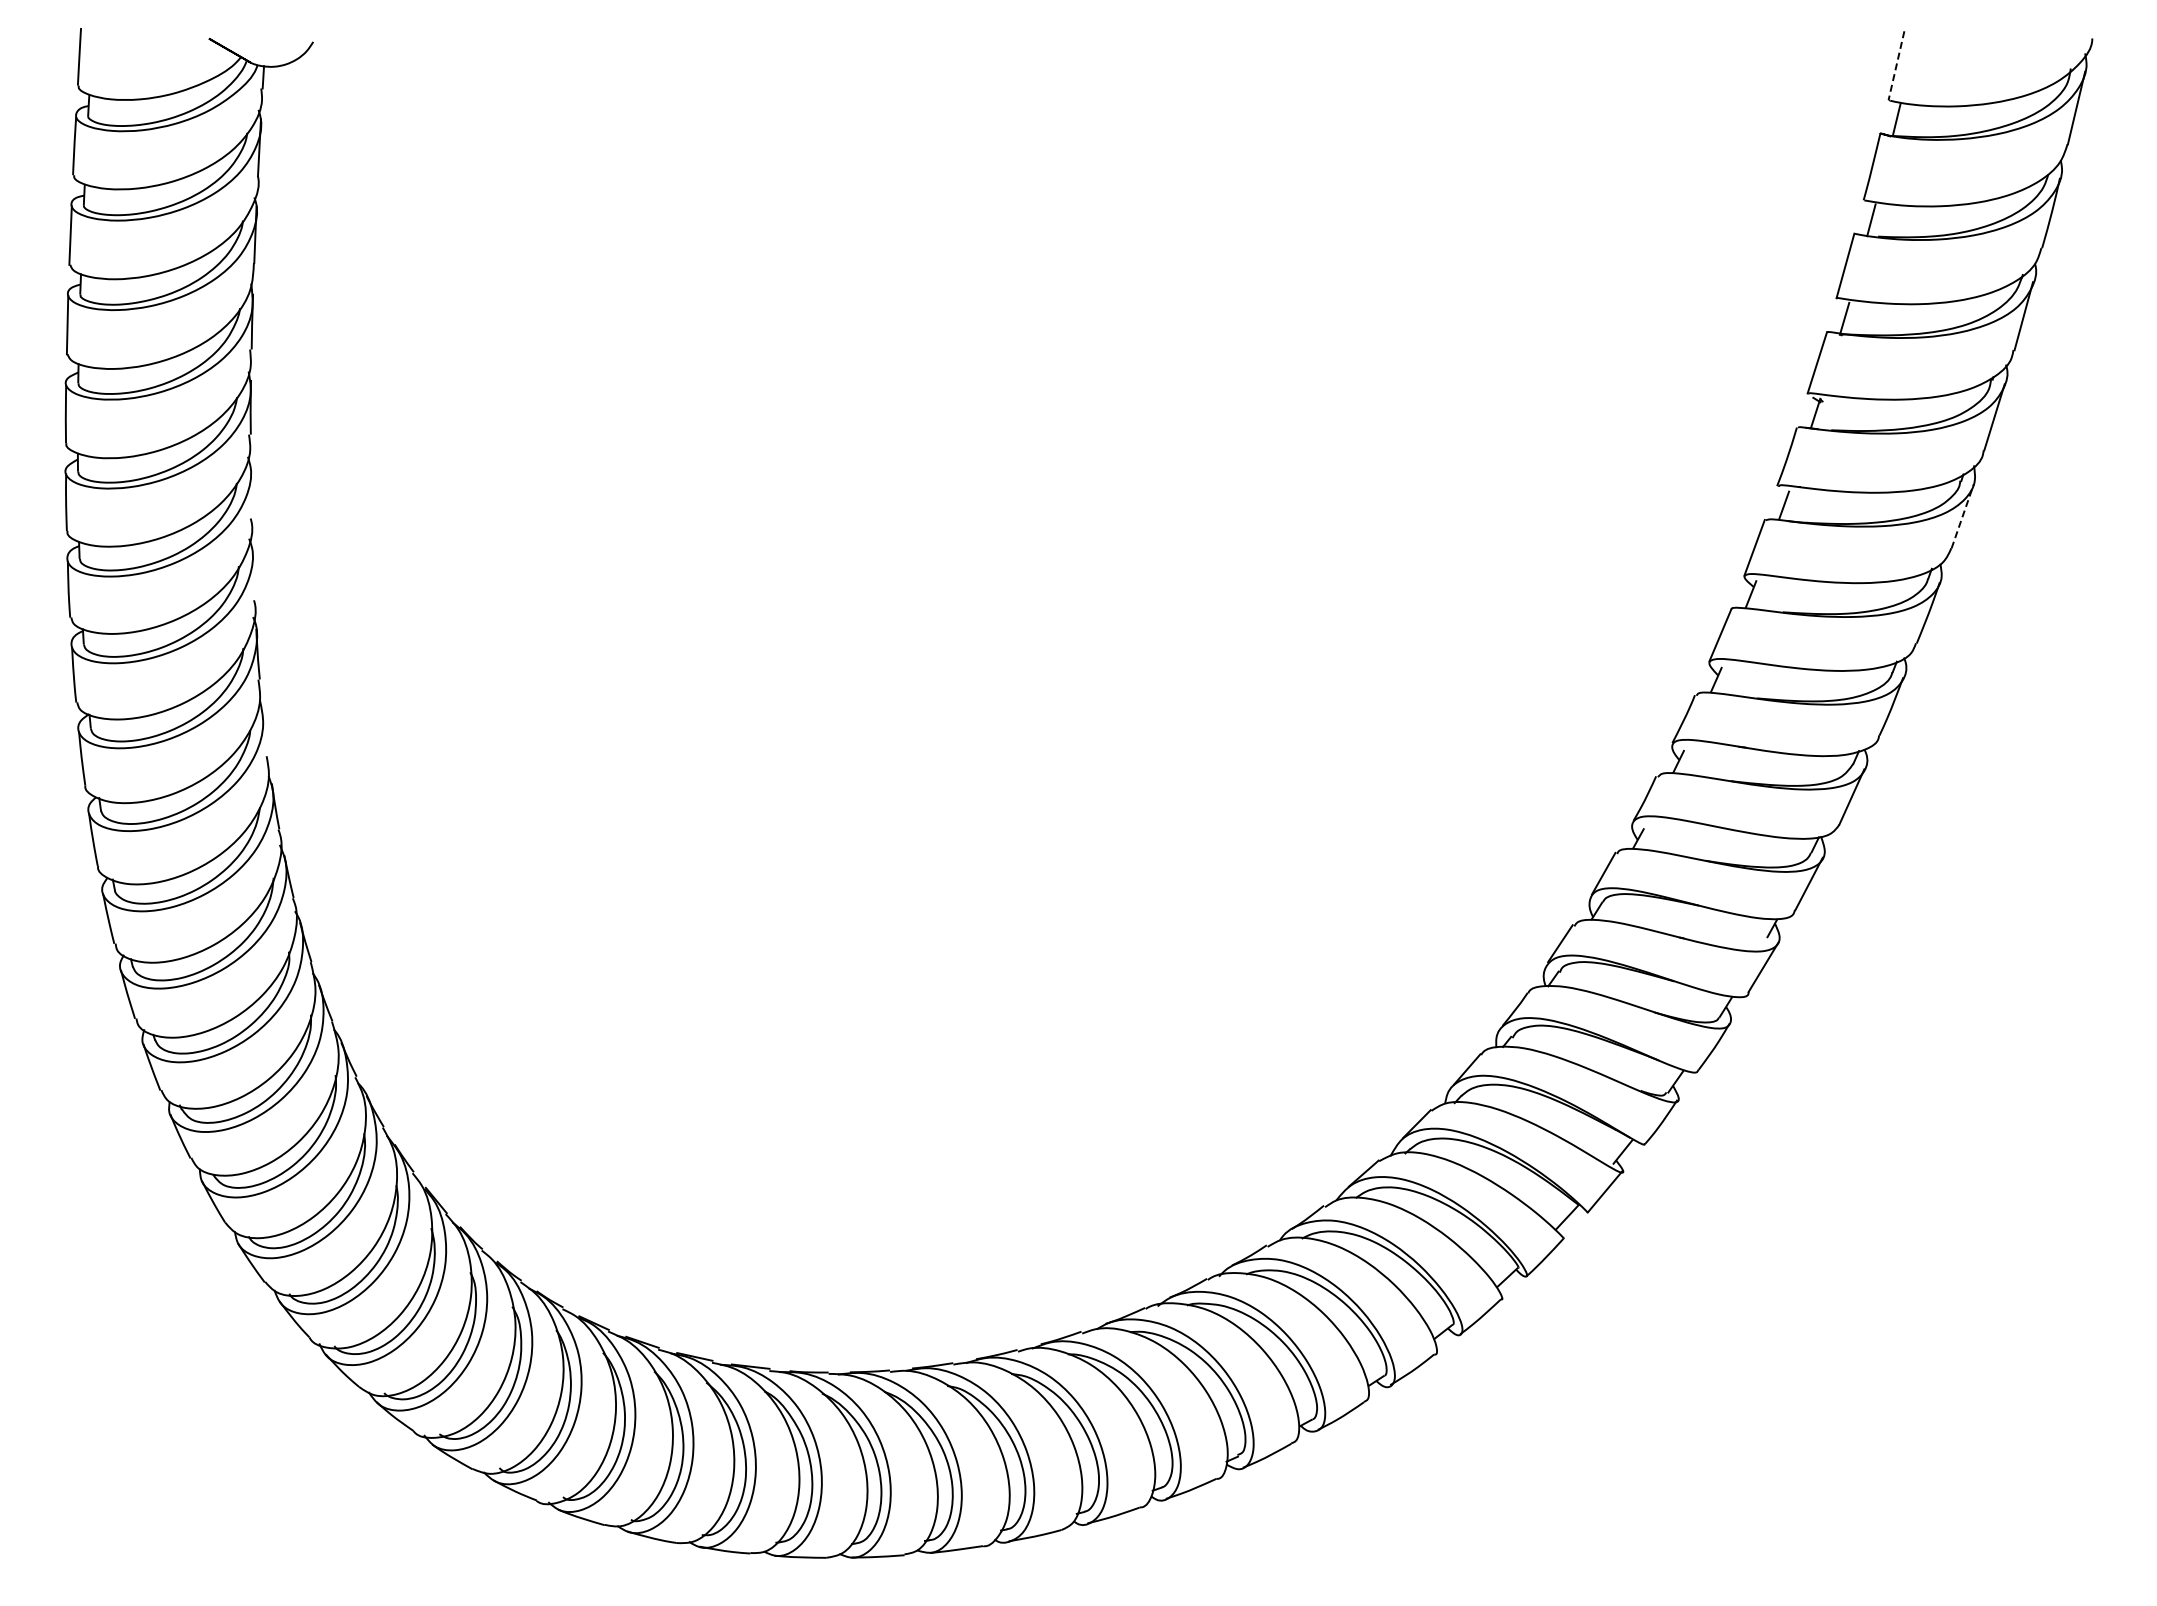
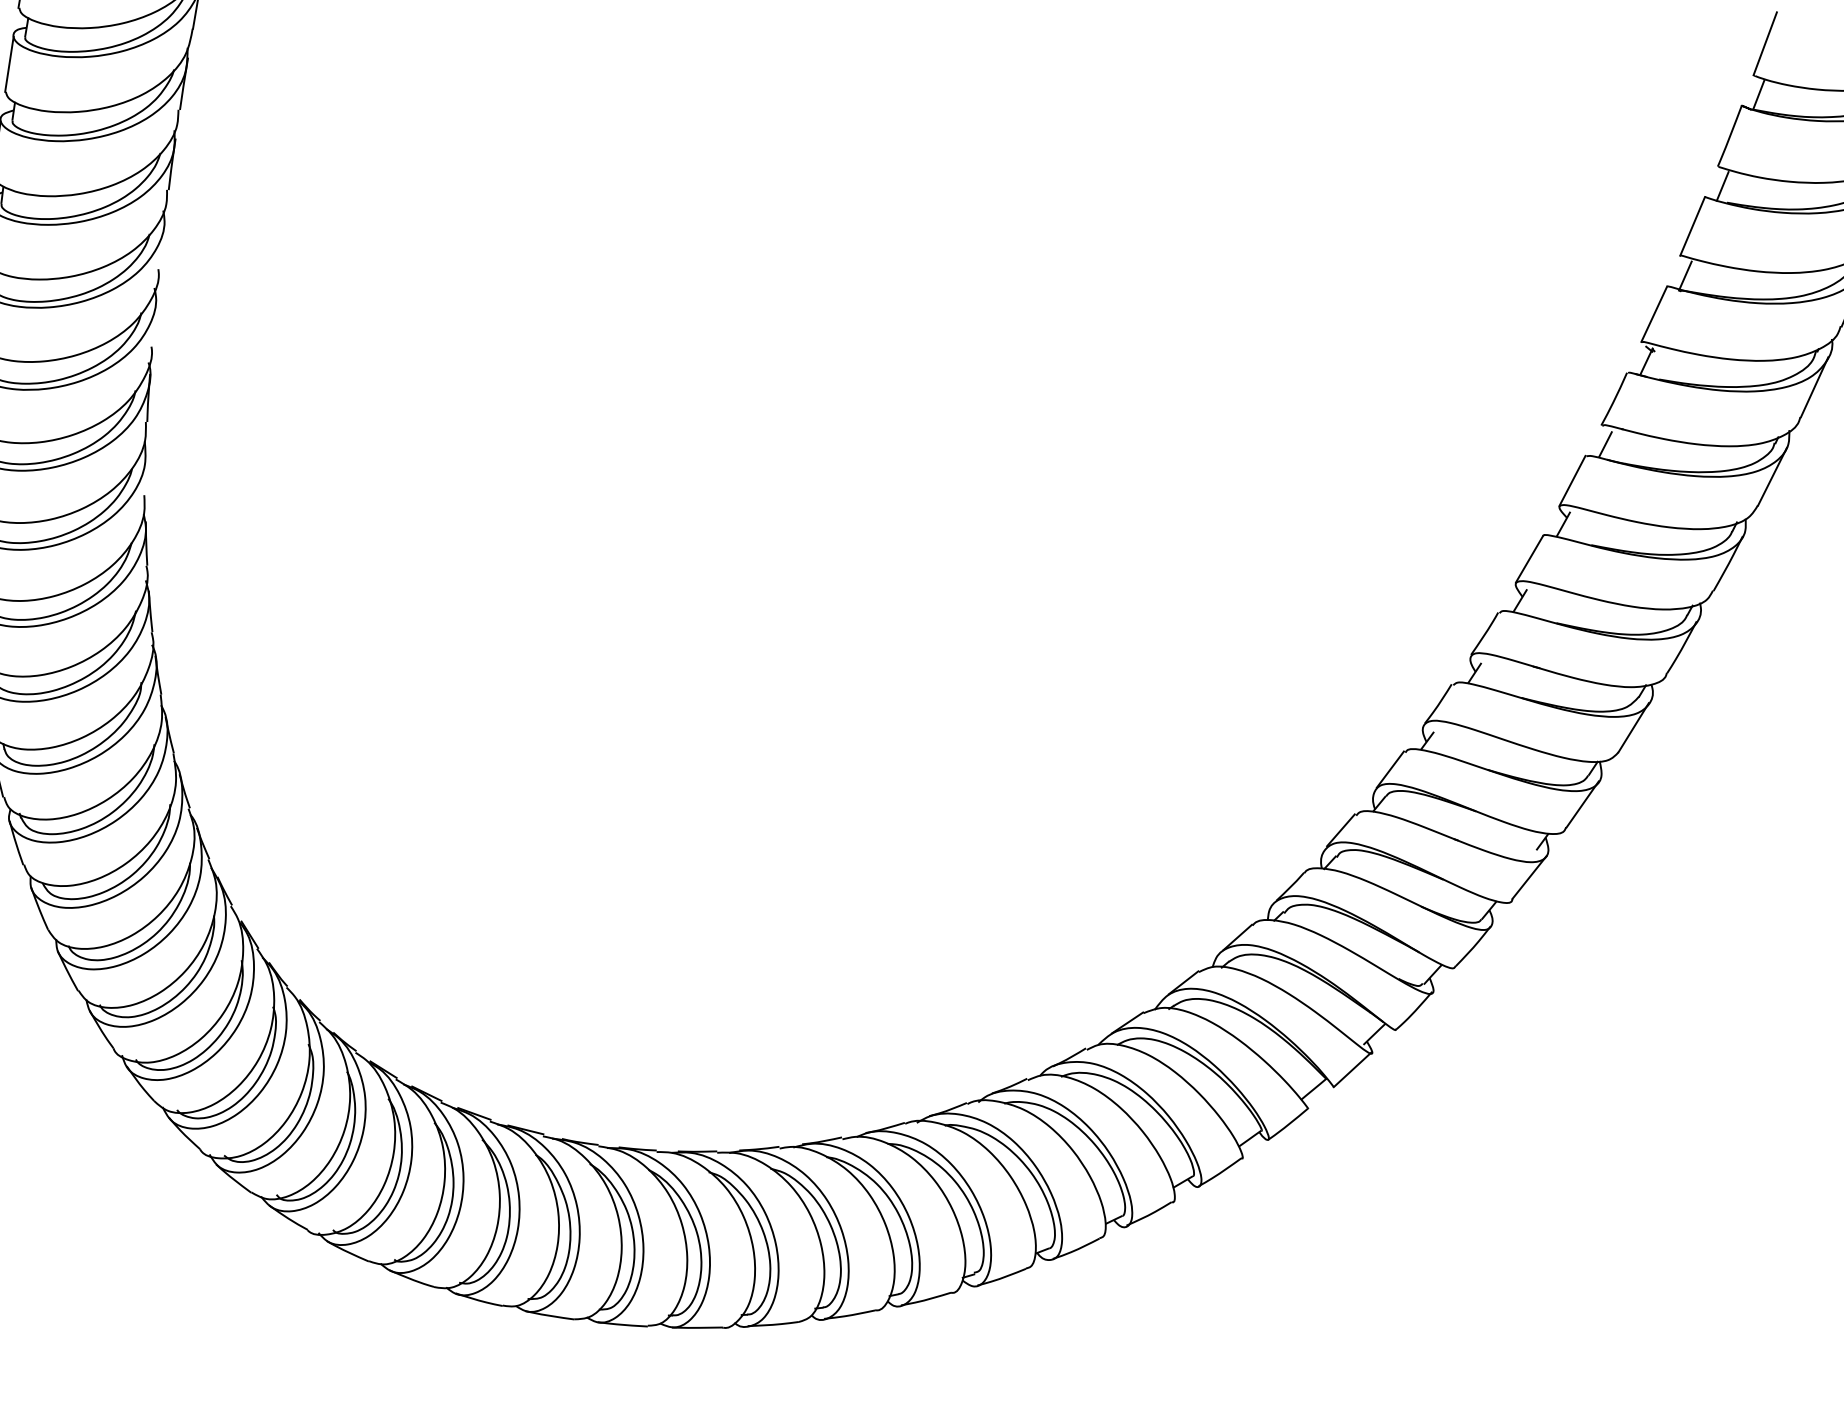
line: (1896, 66) -> (1765, 44), dashed -> solid
line: (1962, 516) -> (1772, 476), dashed -> solid

